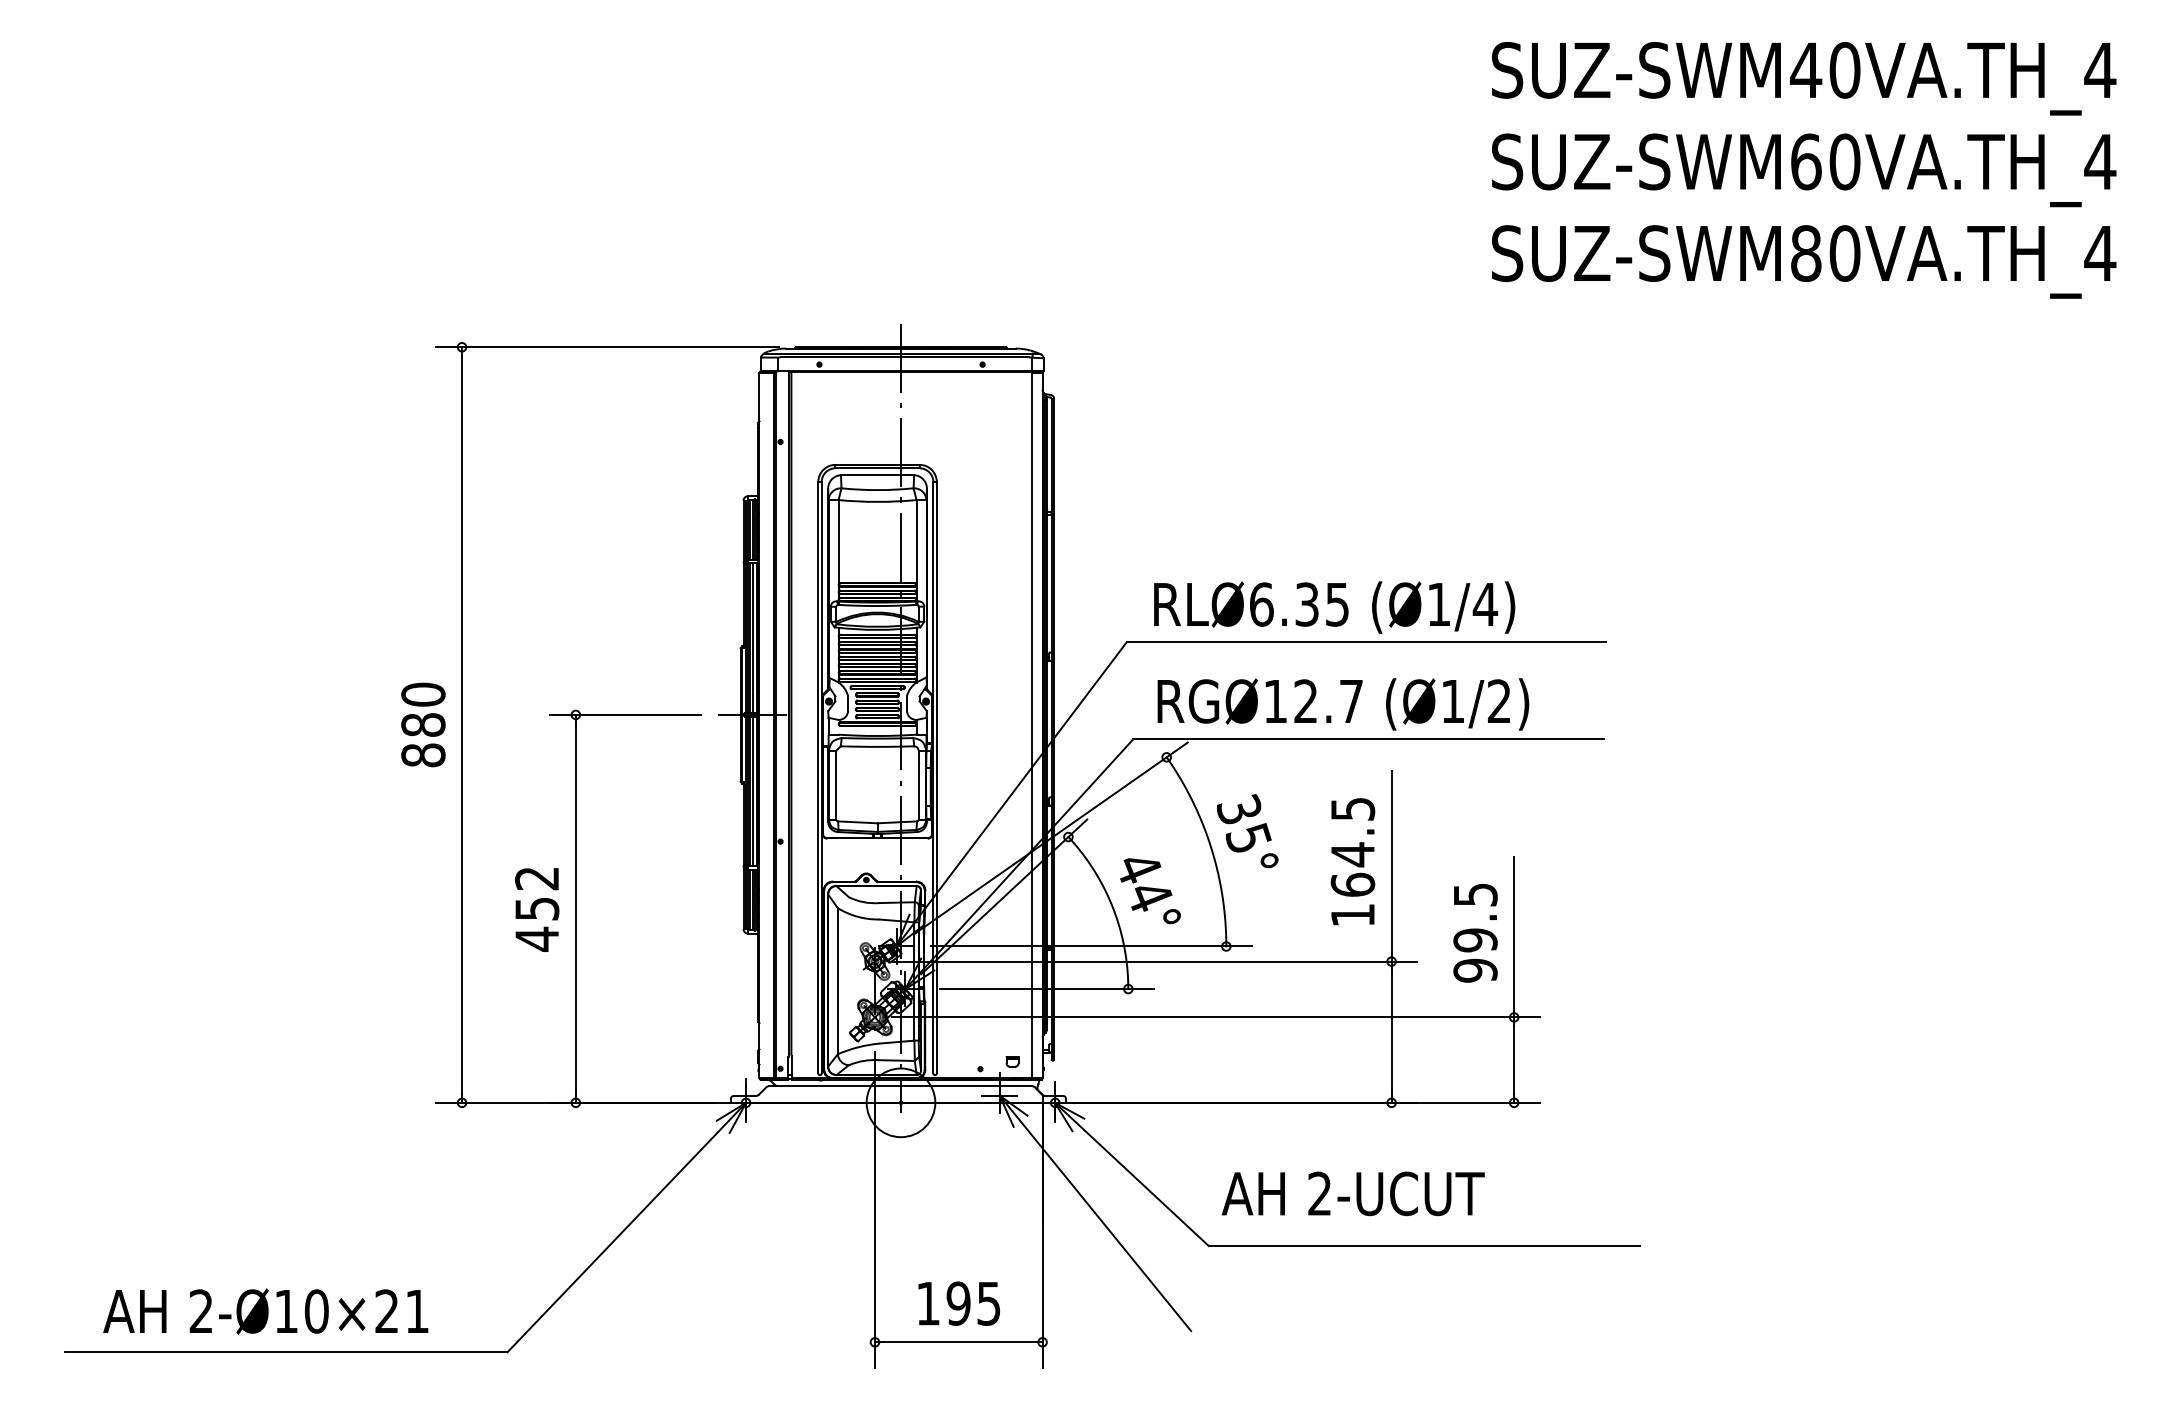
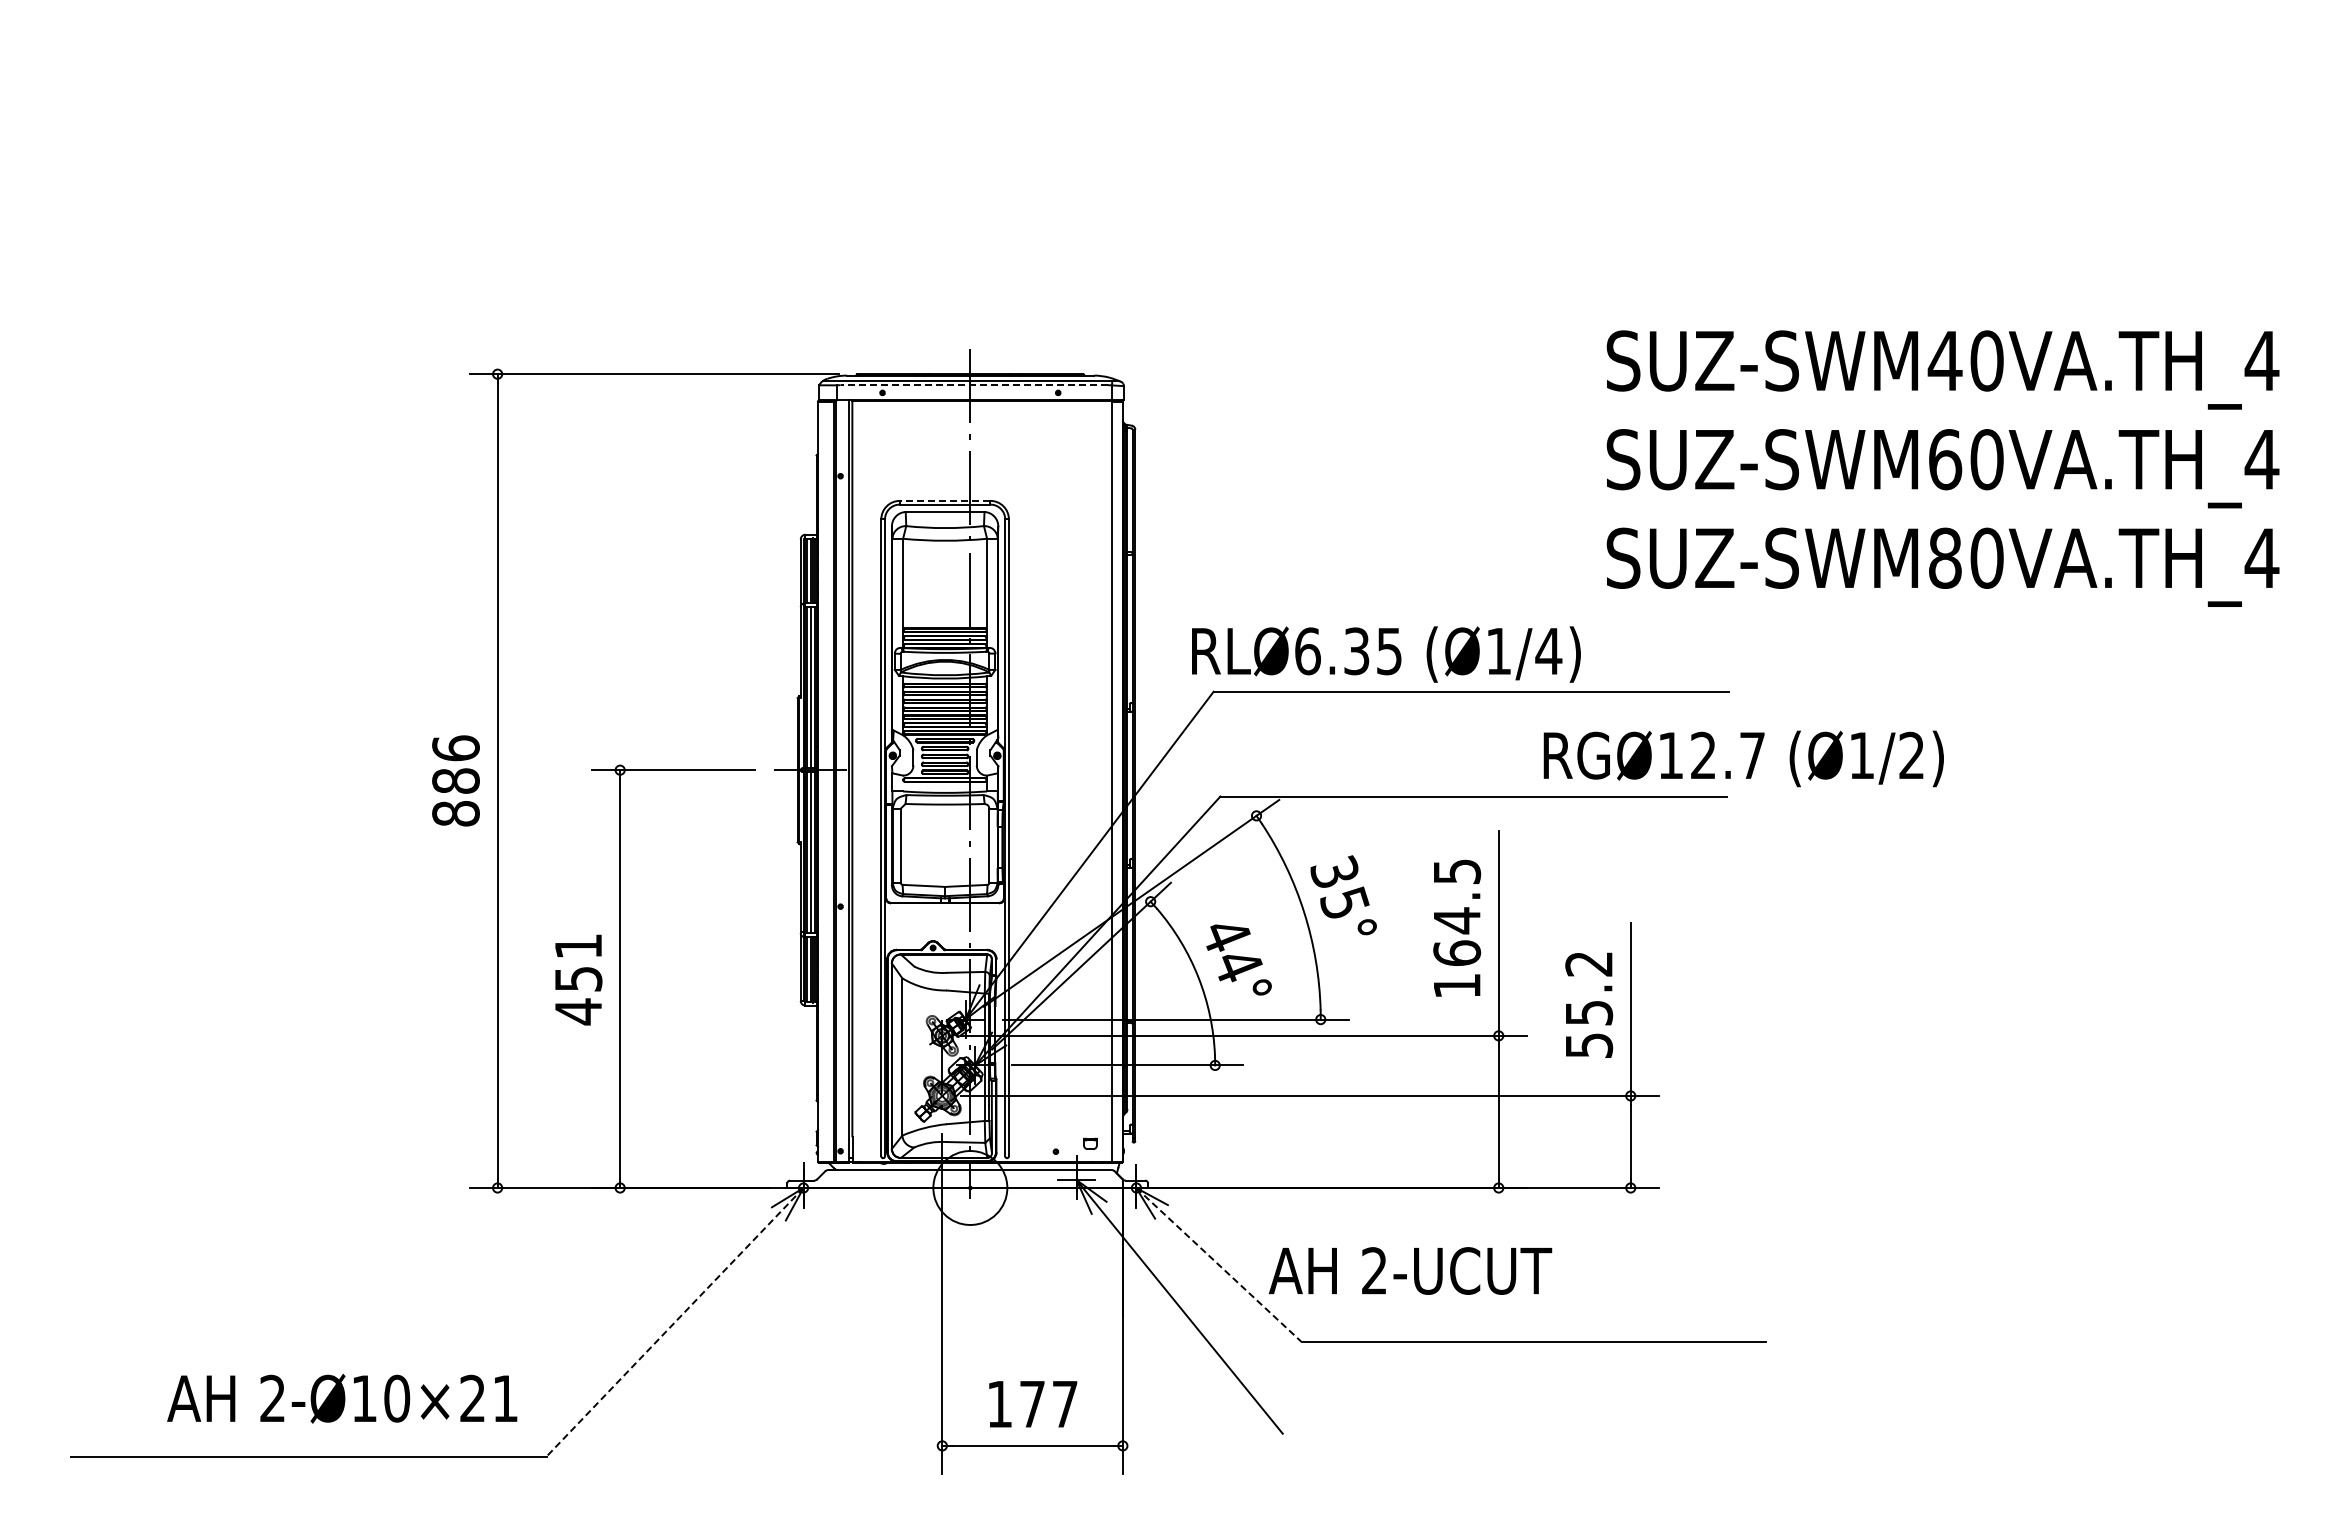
text: (1803, 170) -> (1942, 468), moved
line: (904, 357) -> (974, 385), solid -> dashed
line: (876, 464) -> (944, 500), solid -> dashed
text: (1334, 607) -> (1386, 654), moved
text: (422, 694) -> (455, 748), 880 -> 886
text: (1343, 704) -> (1743, 758), moved
text: (536, 878) -> (577, 946), 452 -> 451
text: (1475, 933) -> (1589, 1005), 99.5 -> 55.2
line: (1132, 1174) -> (1219, 1265), solid -> dashed
text: (1353, 1193) -> (1410, 1270), moved
line: (627, 1227) -> (675, 1322), solid -> dashed
text: (973, 1303) -> (1048, 1404), 195 -> 177
text: (266, 1311) -> (342, 1398), moved

